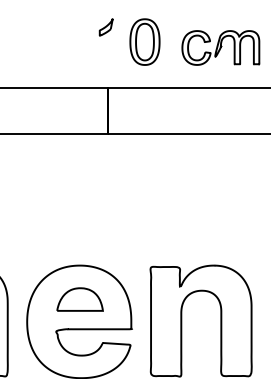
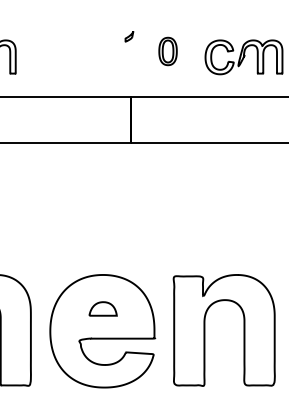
part: (106, 27) -> (129, 36), size x0.6
part: (144, 42) -> (167, 51), size x0.6
part: (79, 299) -> (102, 308), size x0.6

